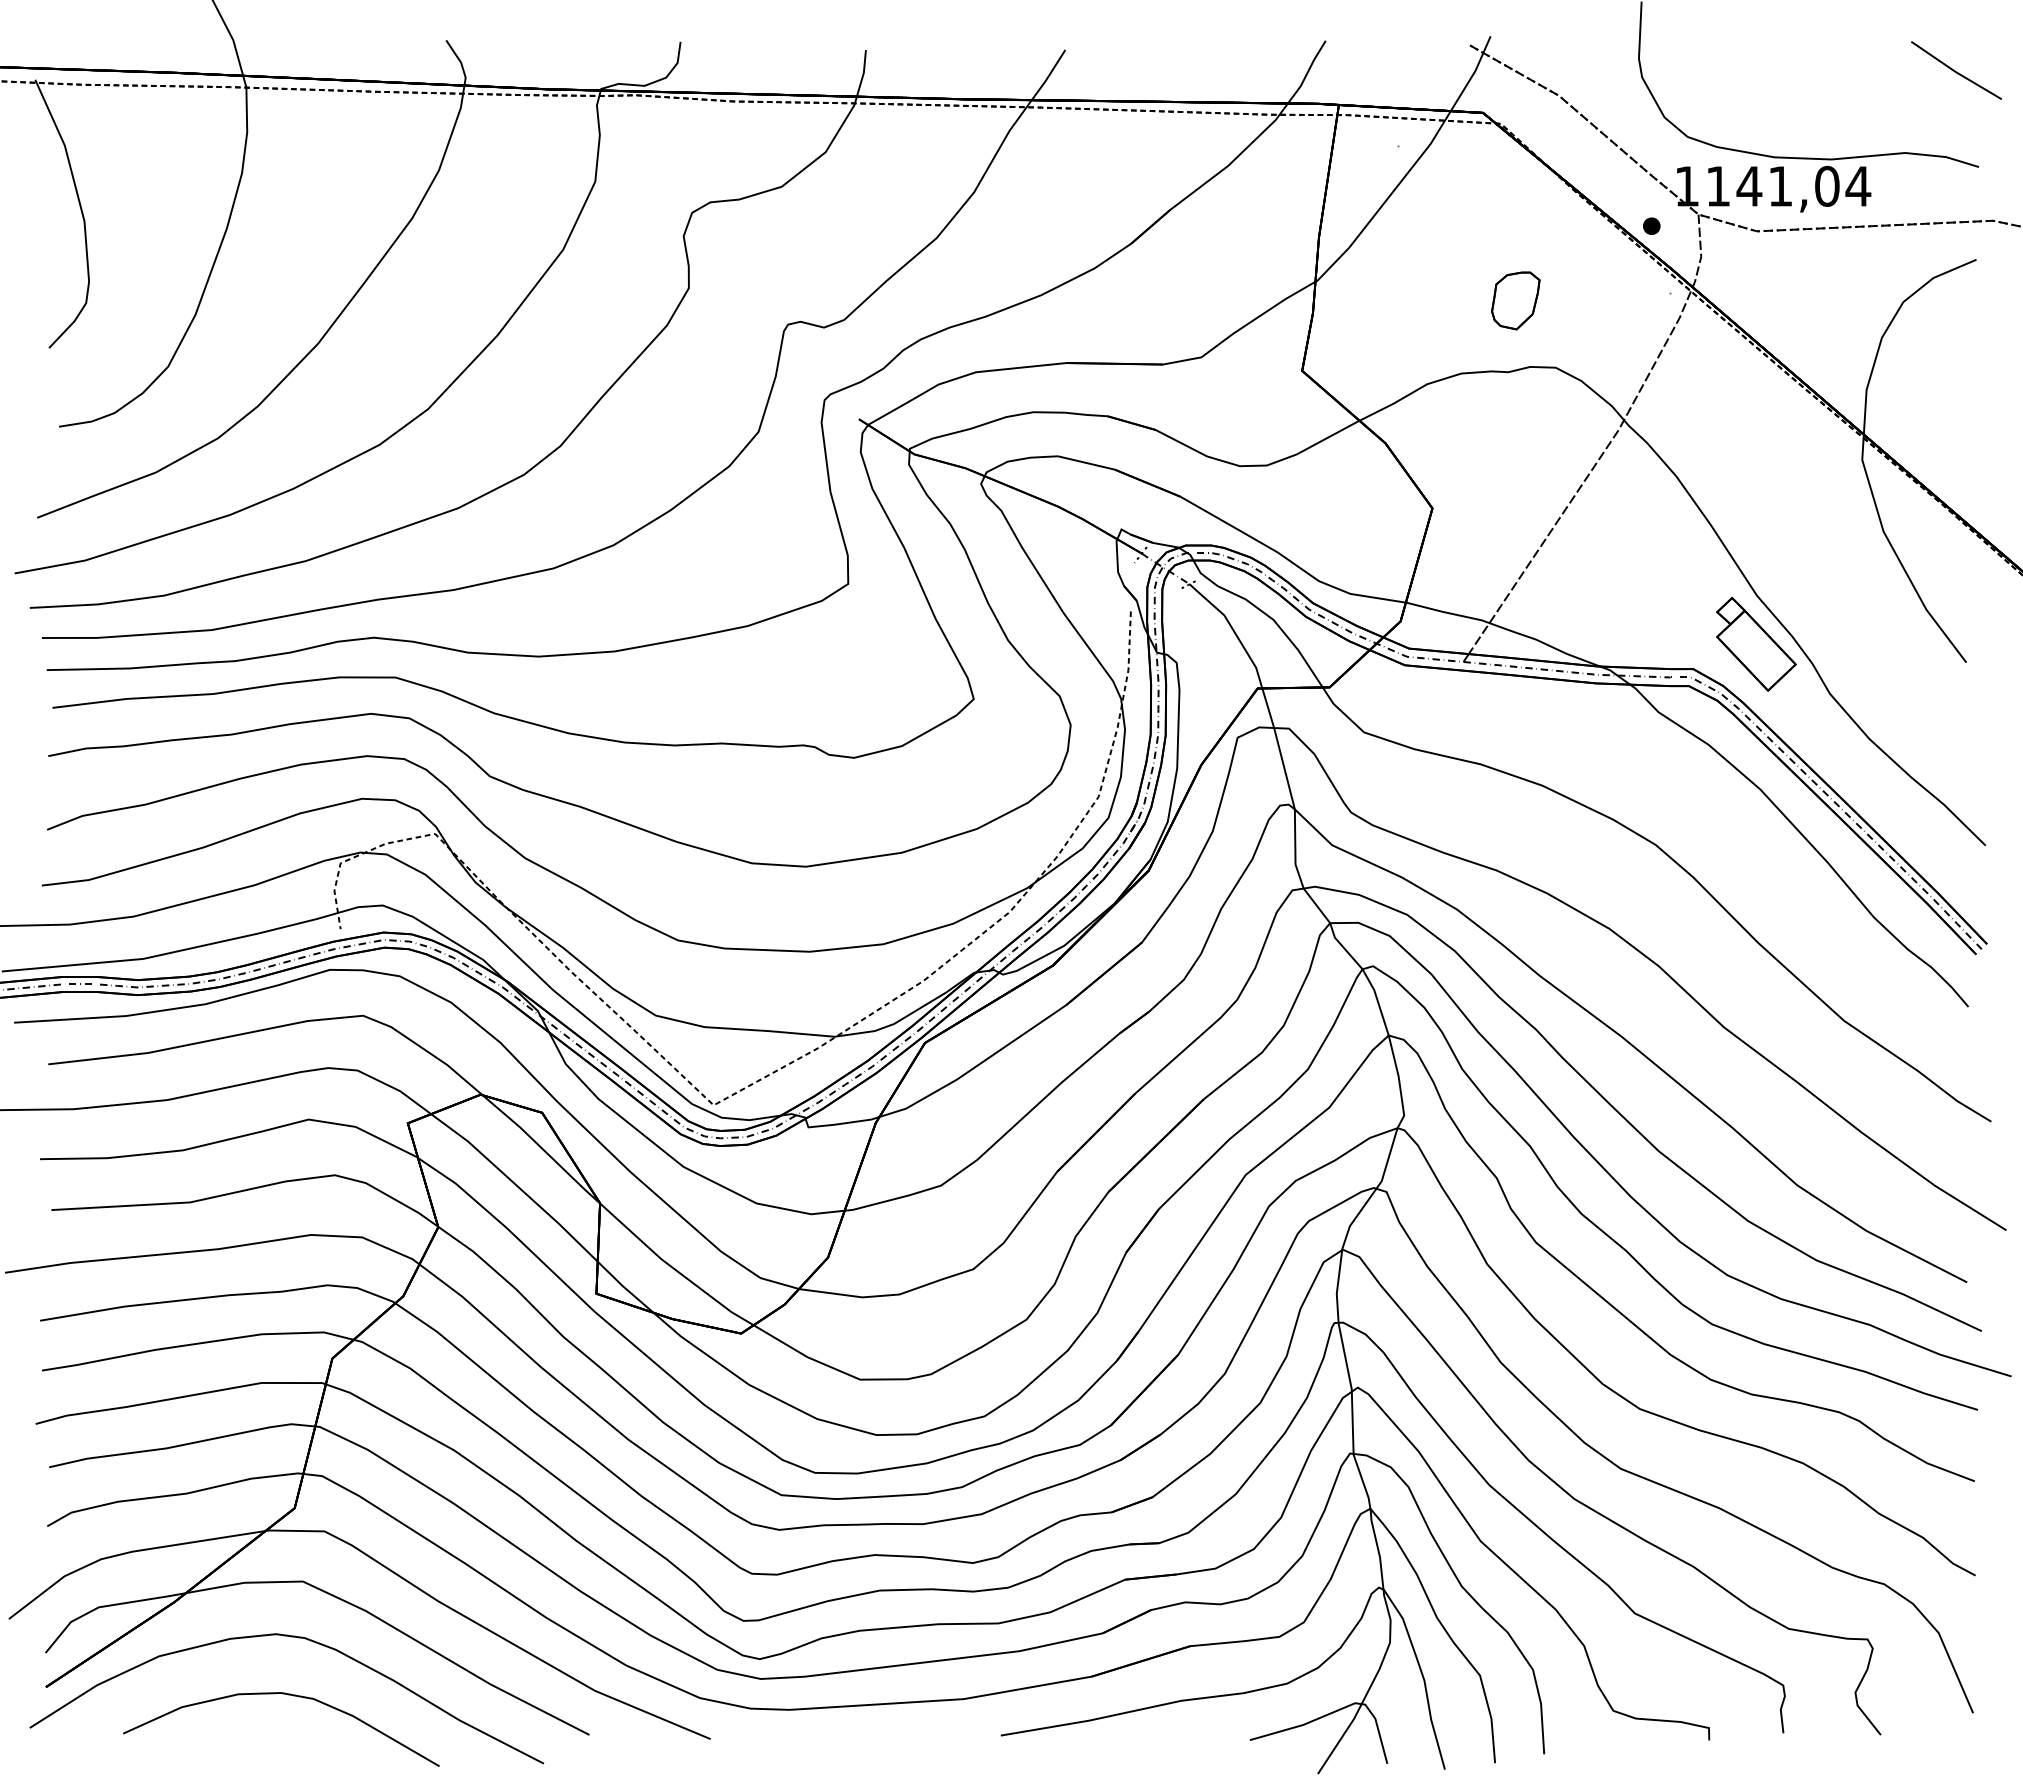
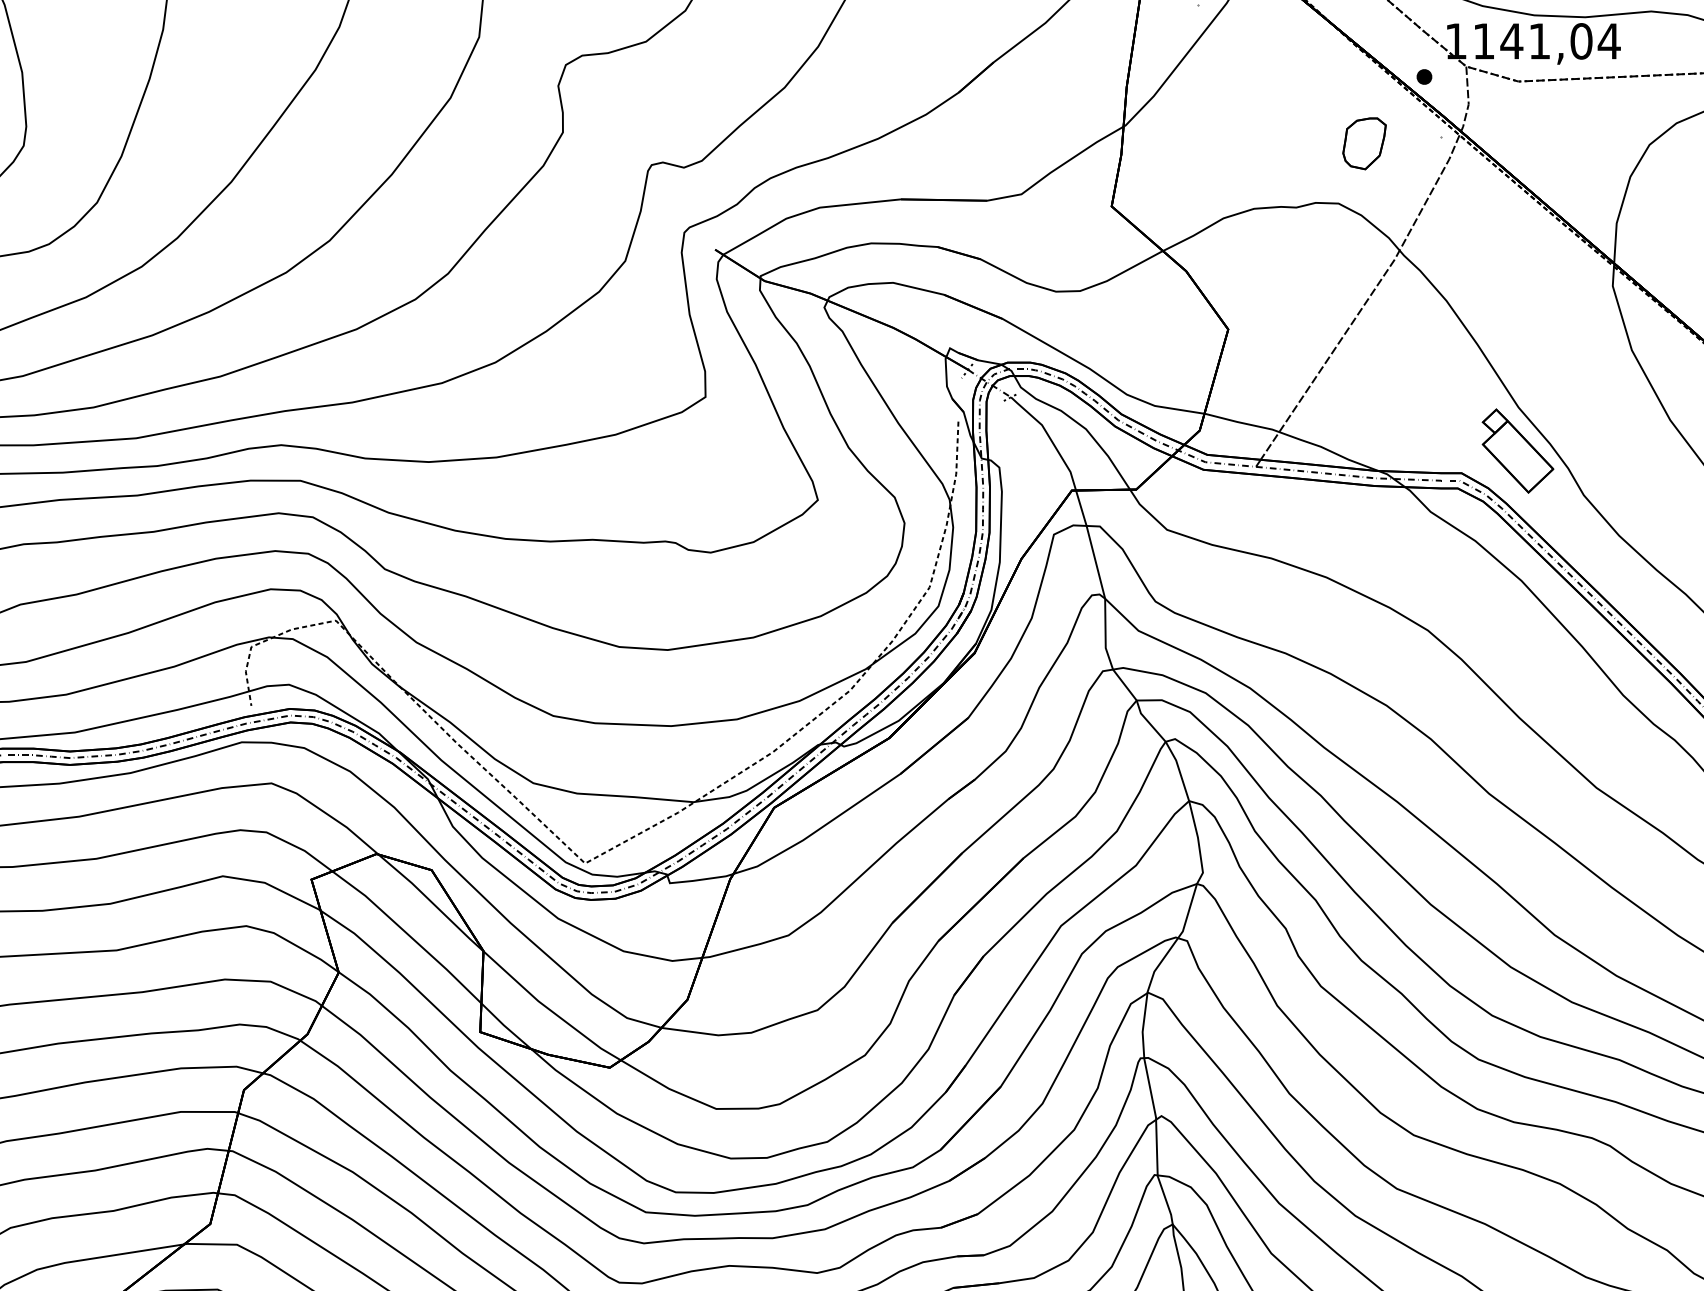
part: (1515, 300) -> (1364, 143), moved

